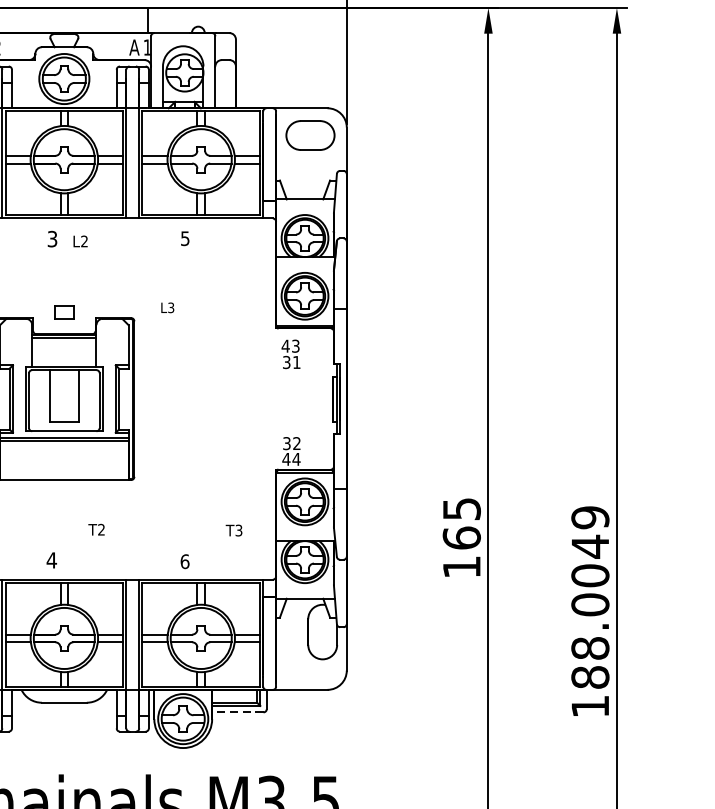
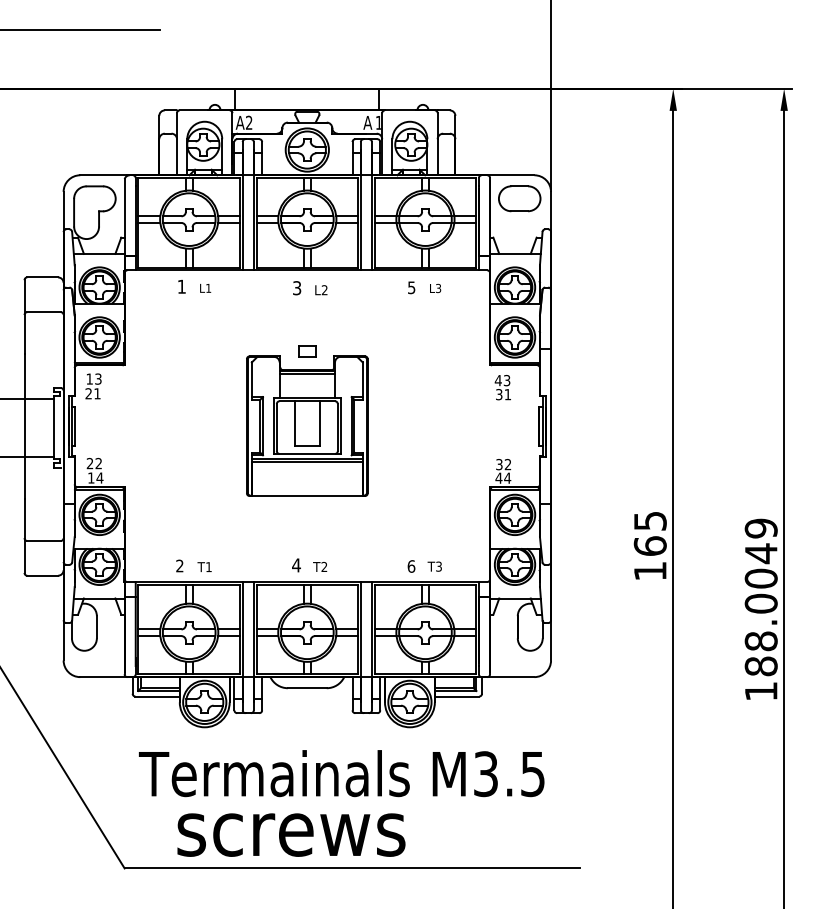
text: (167, 306) -> (435, 287), moved
text: (96, 529) -> (320, 566), moved
text: (233, 530) -> (434, 566), moved
line: (237, 712) -> (456, 696), dashed -> solid

